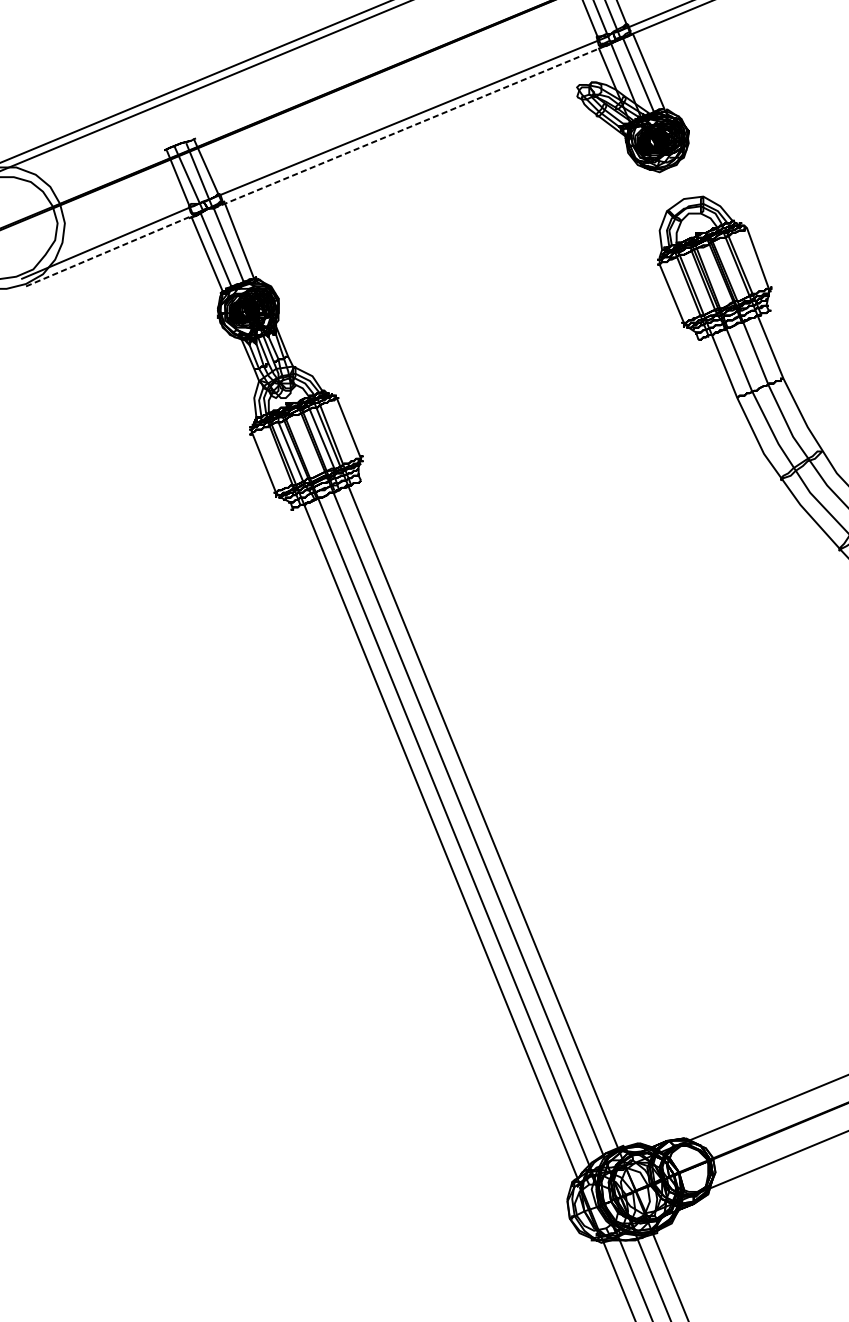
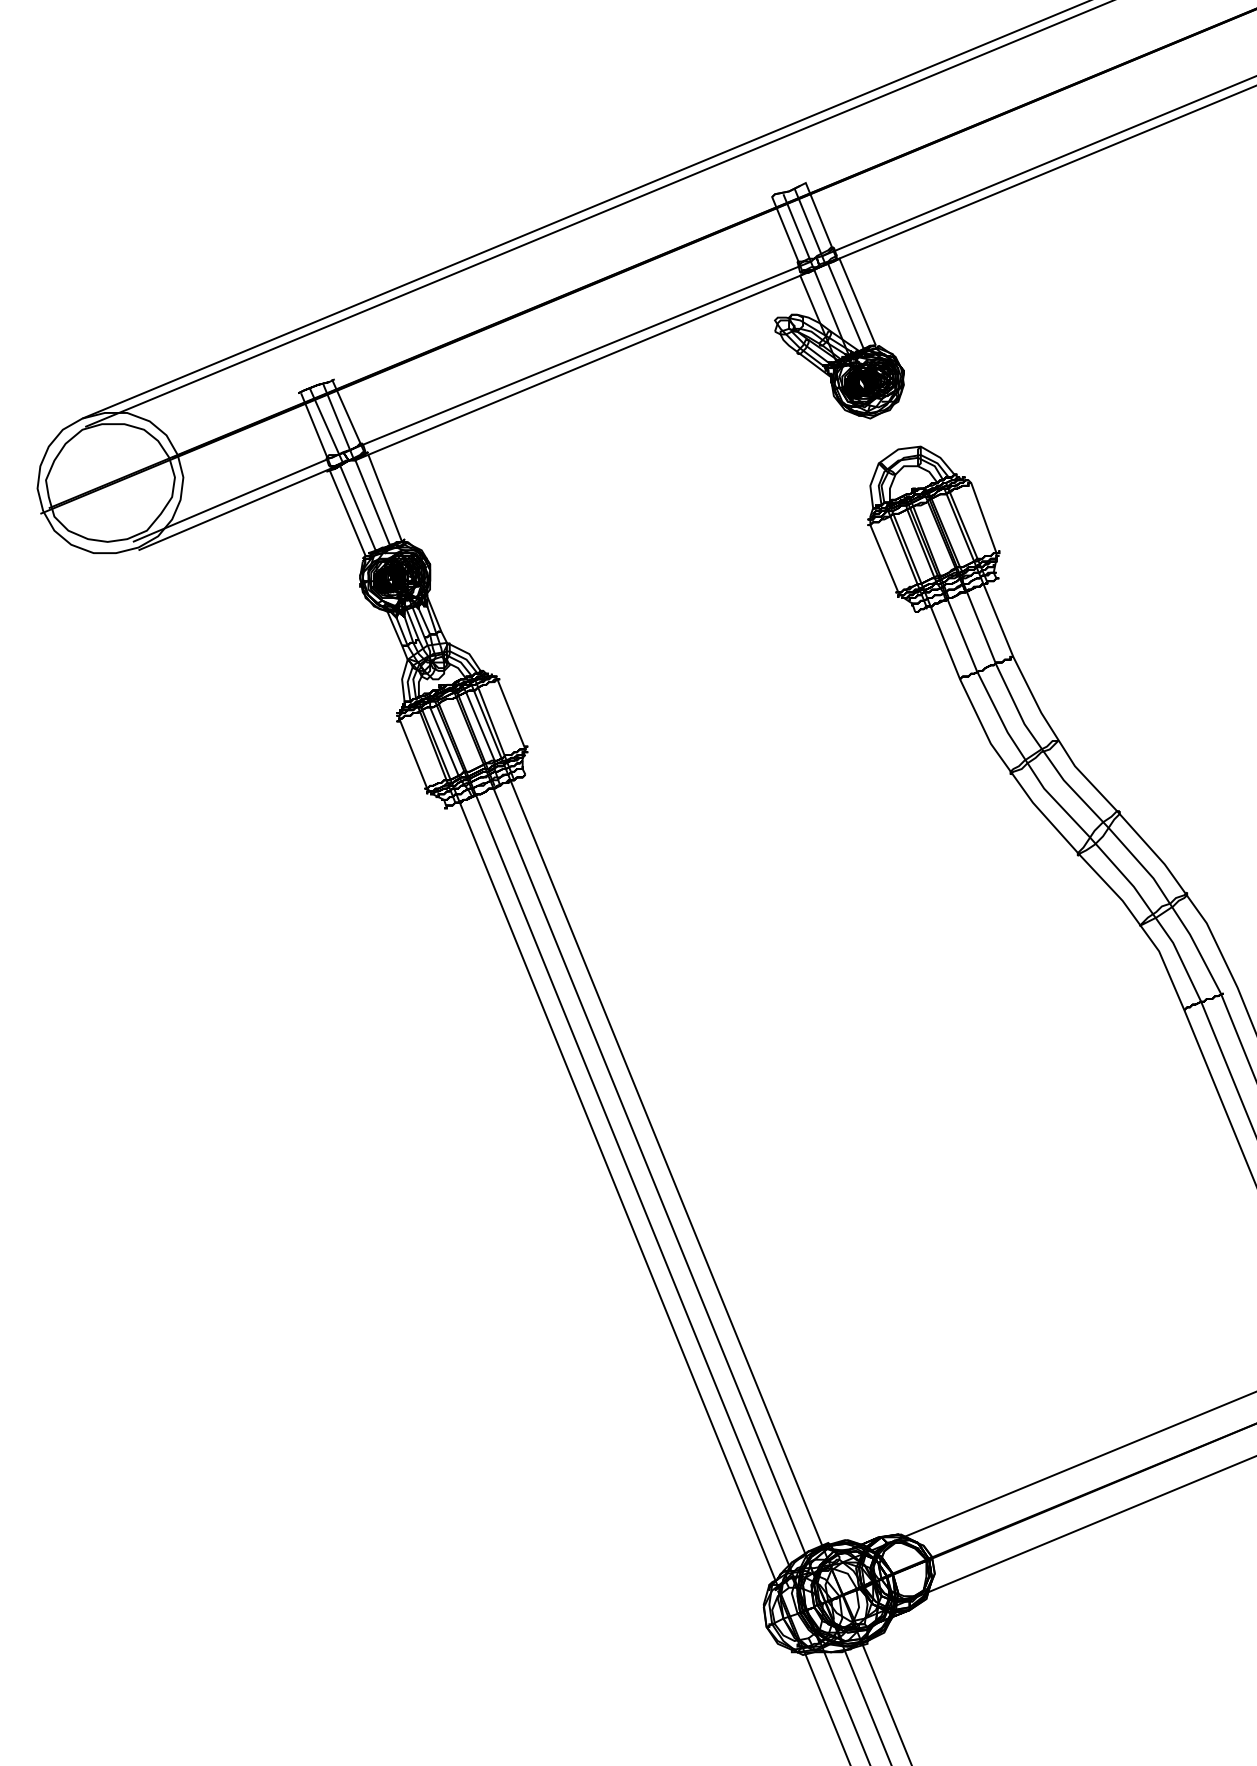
line: (412, 126) -> (584, 365), dashed -> solid
line: (115, 248) -> (241, 506), dashed -> solid

